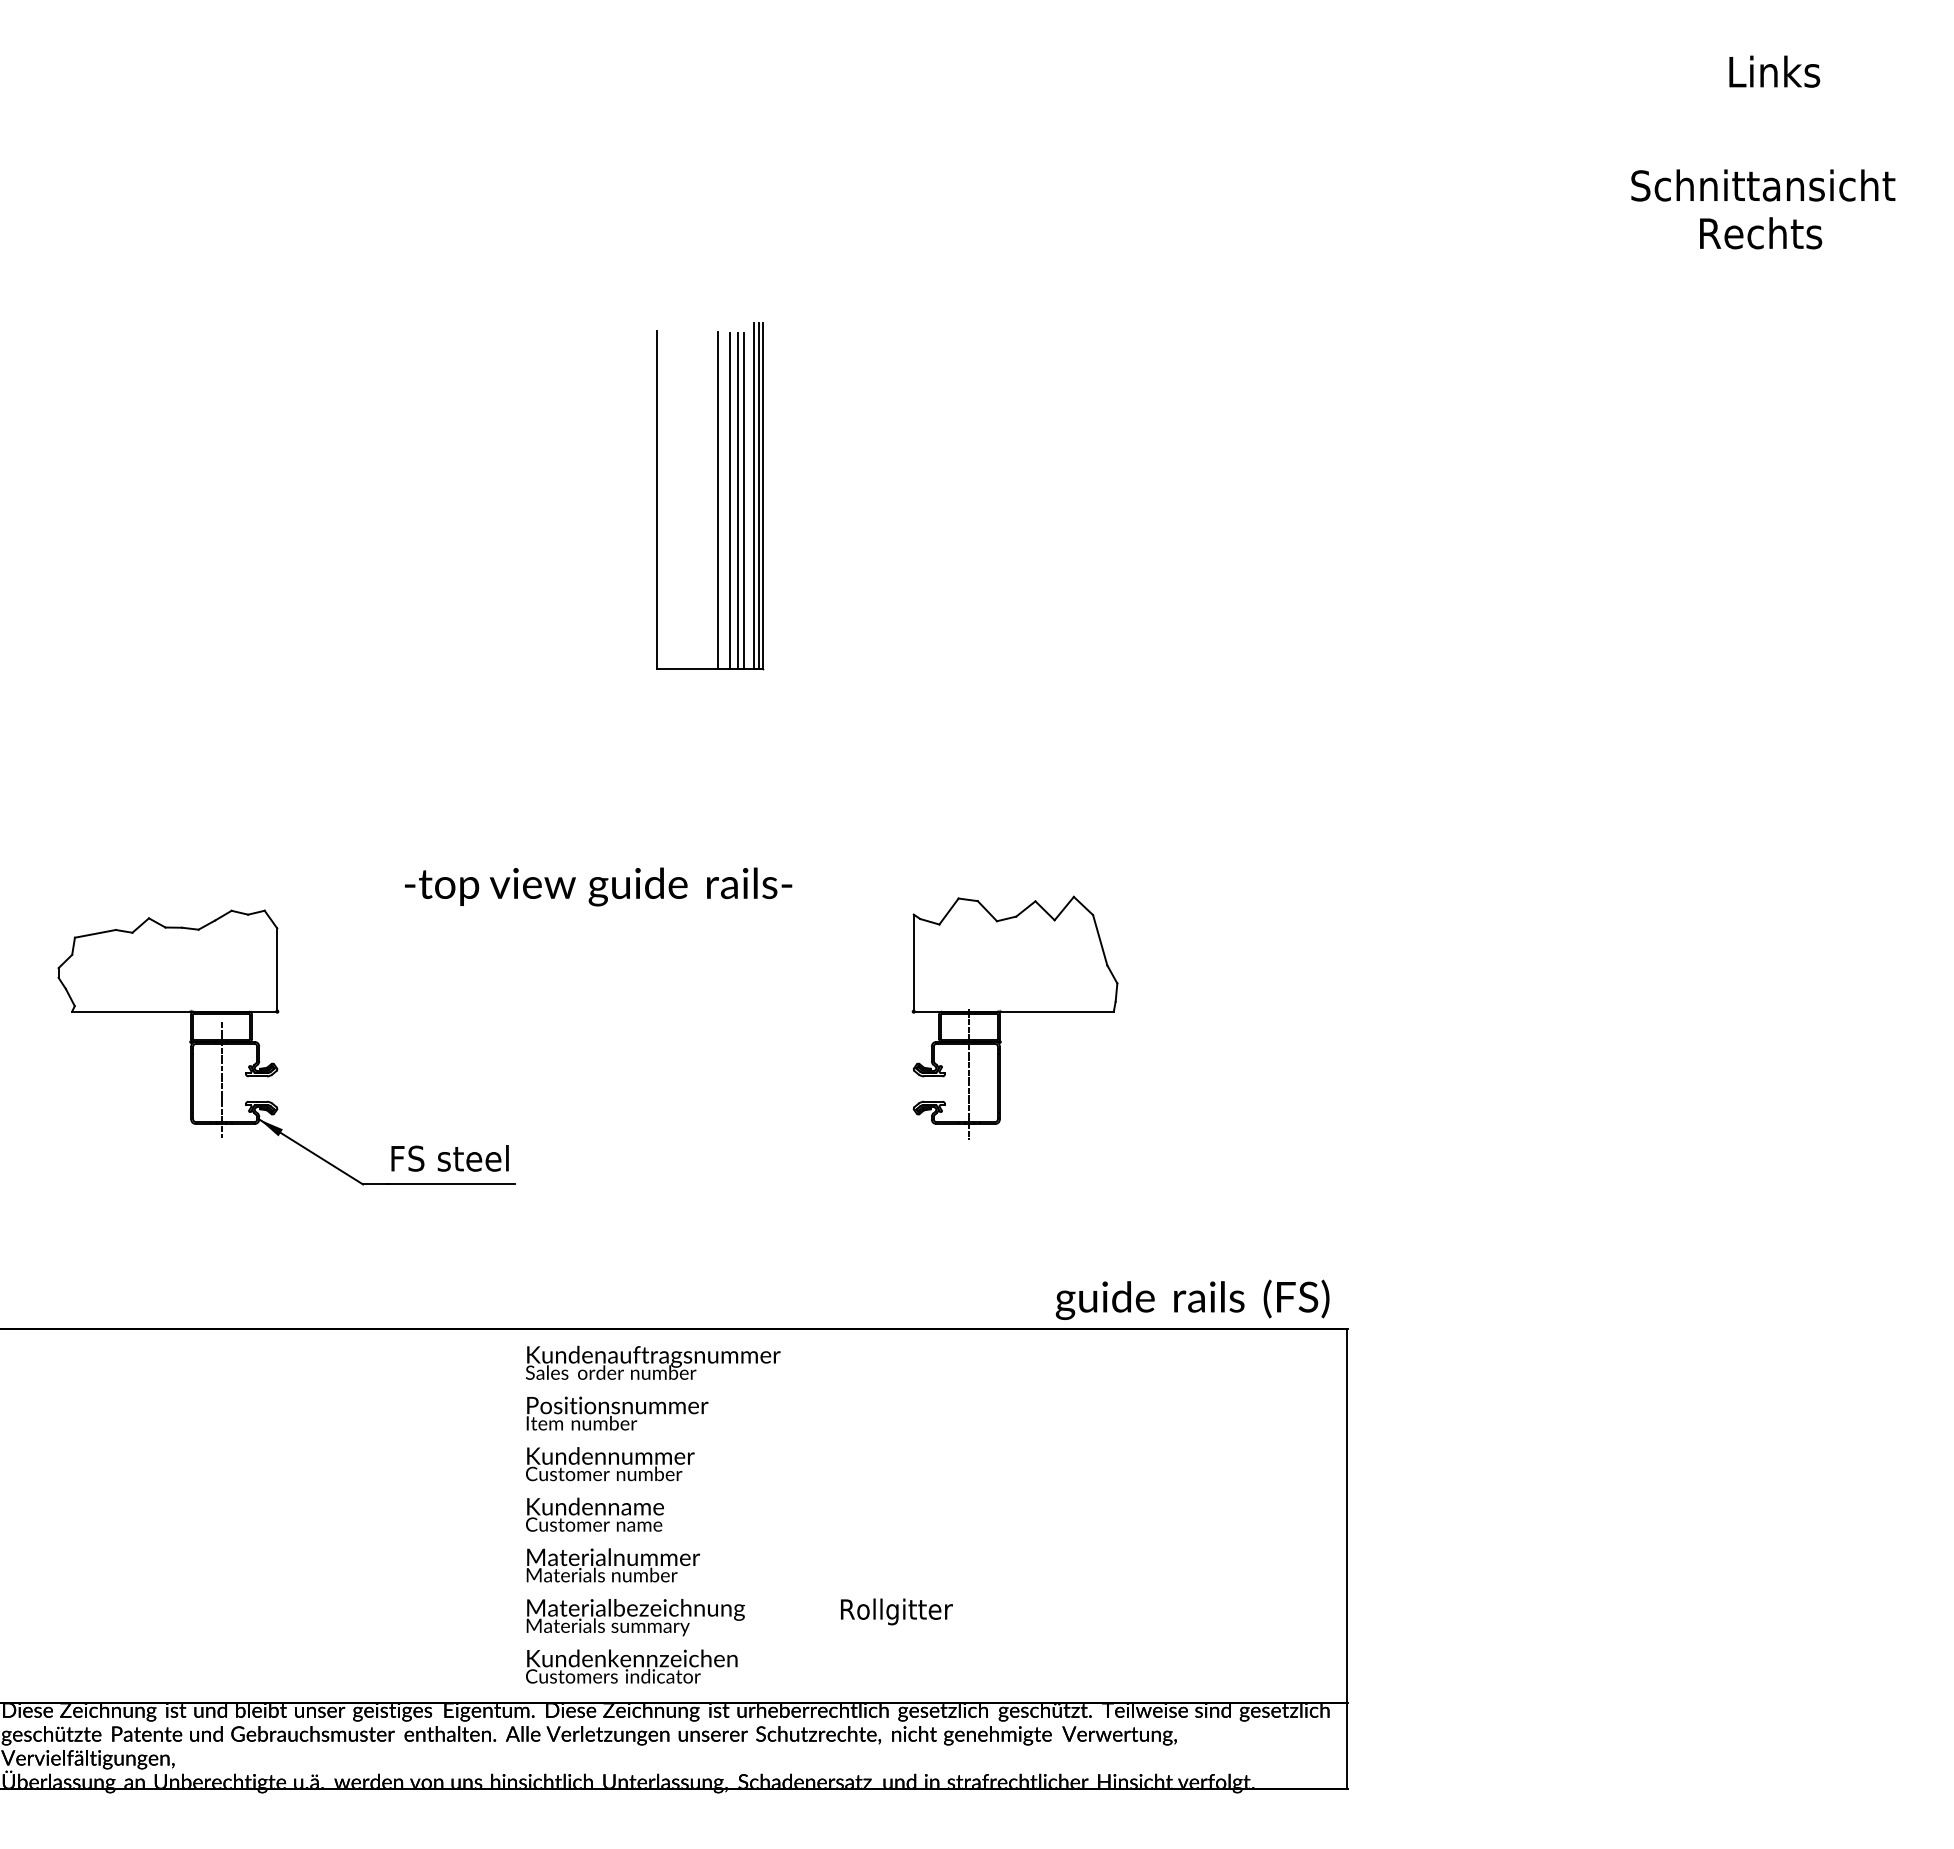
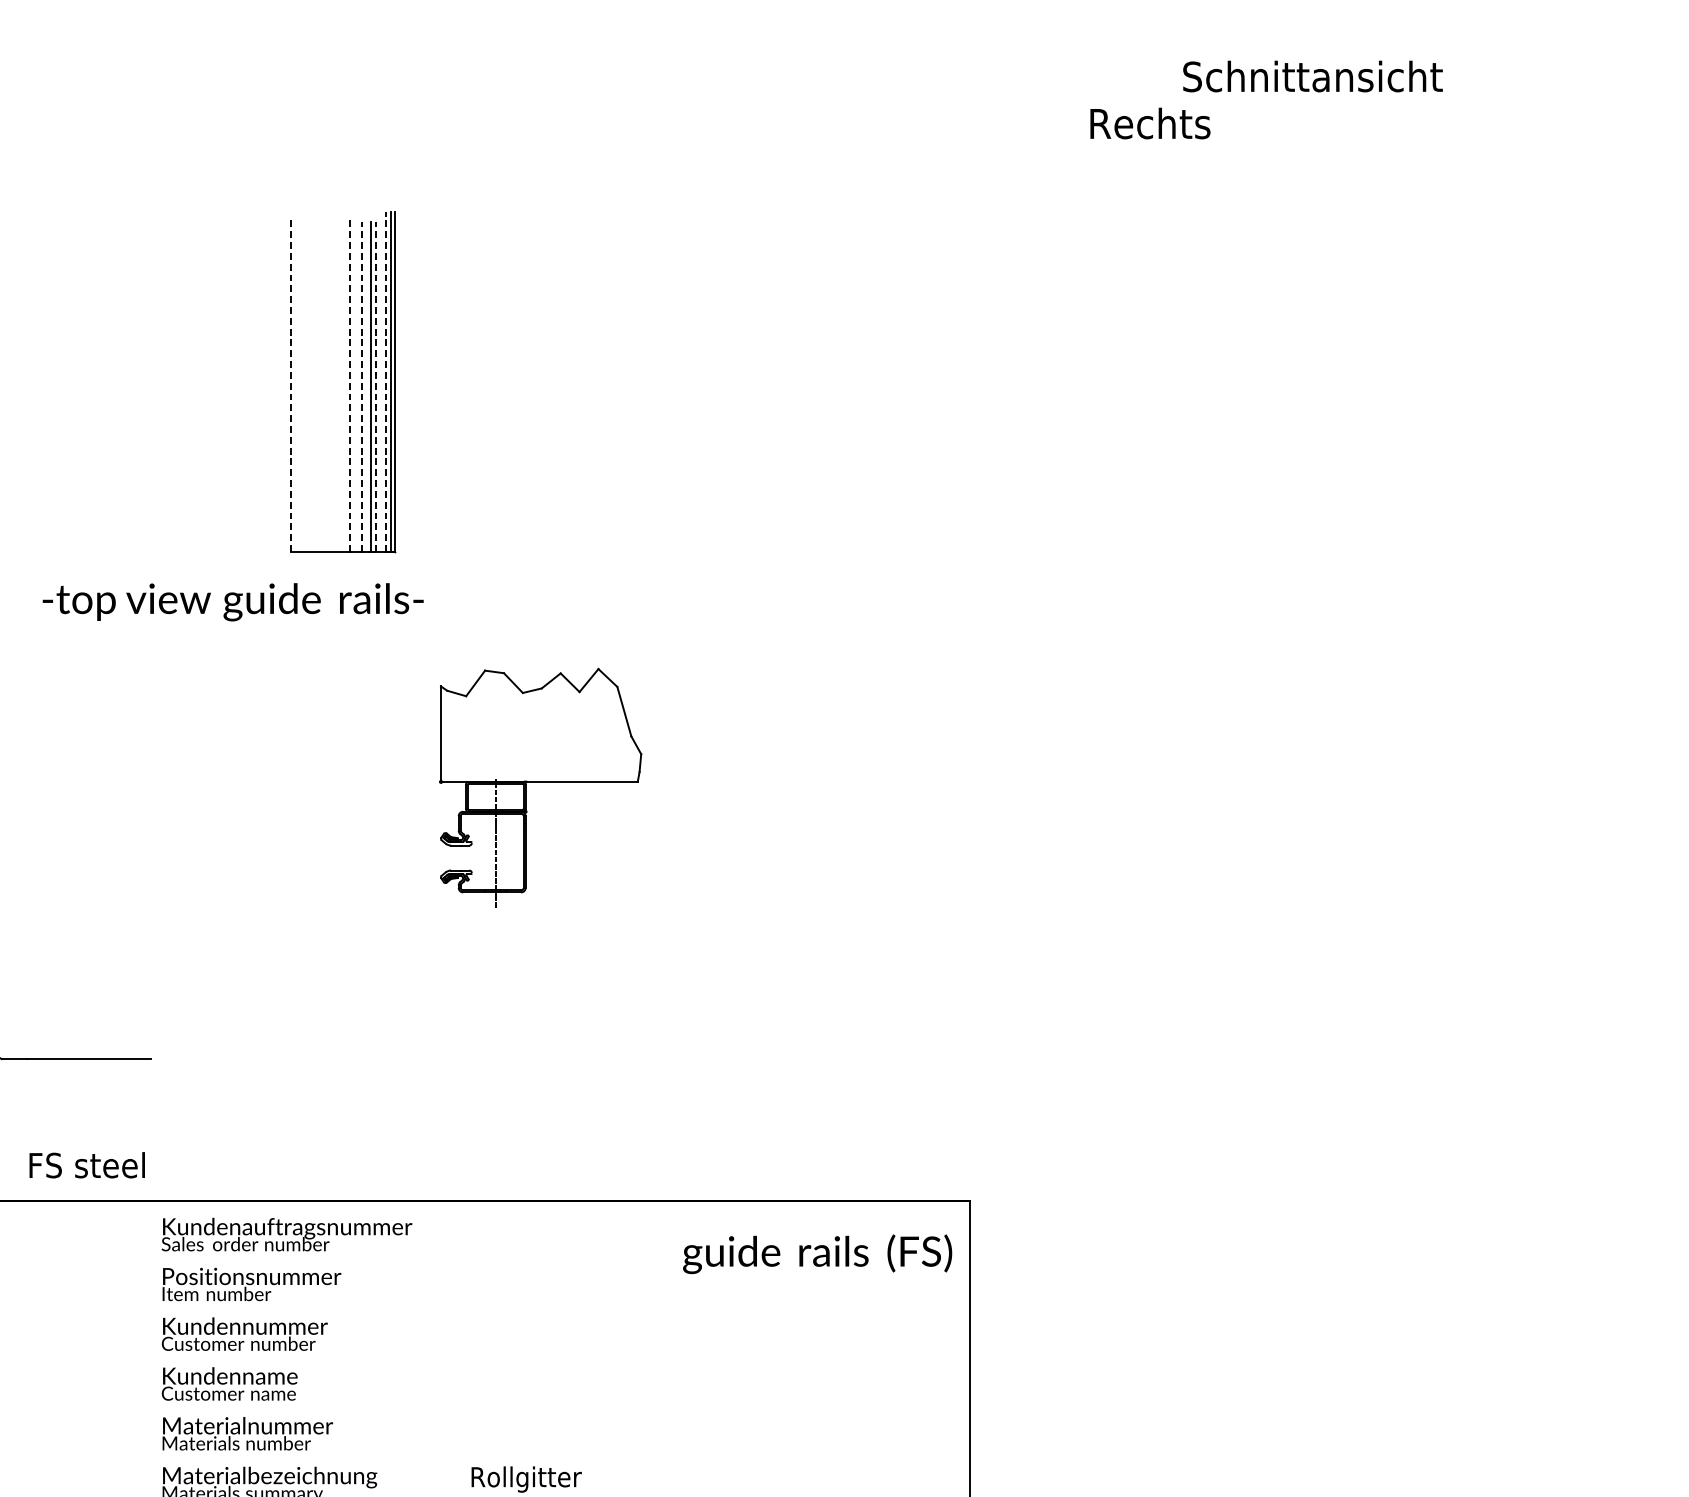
text: (1763, 185) -> (1313, 76), moved
text: (1761, 233) -> (1150, 123), moved
line: (753, 495) -> (385, 381), solid -> dashed
line: (656, 500) -> (290, 386), solid -> dashed
line: (717, 500) -> (350, 386), solid -> dashed
line: (729, 501) -> (362, 387), solid -> dashed
line: (743, 501) -> (375, 387), solid -> dashed
text: (598, 886) -> (233, 601), moved
part: (1014, 1017) -> (540, 787), moved
text: (449, 1158) -> (86, 1165), moved
text: (1192, 1299) -> (817, 1253), moved

